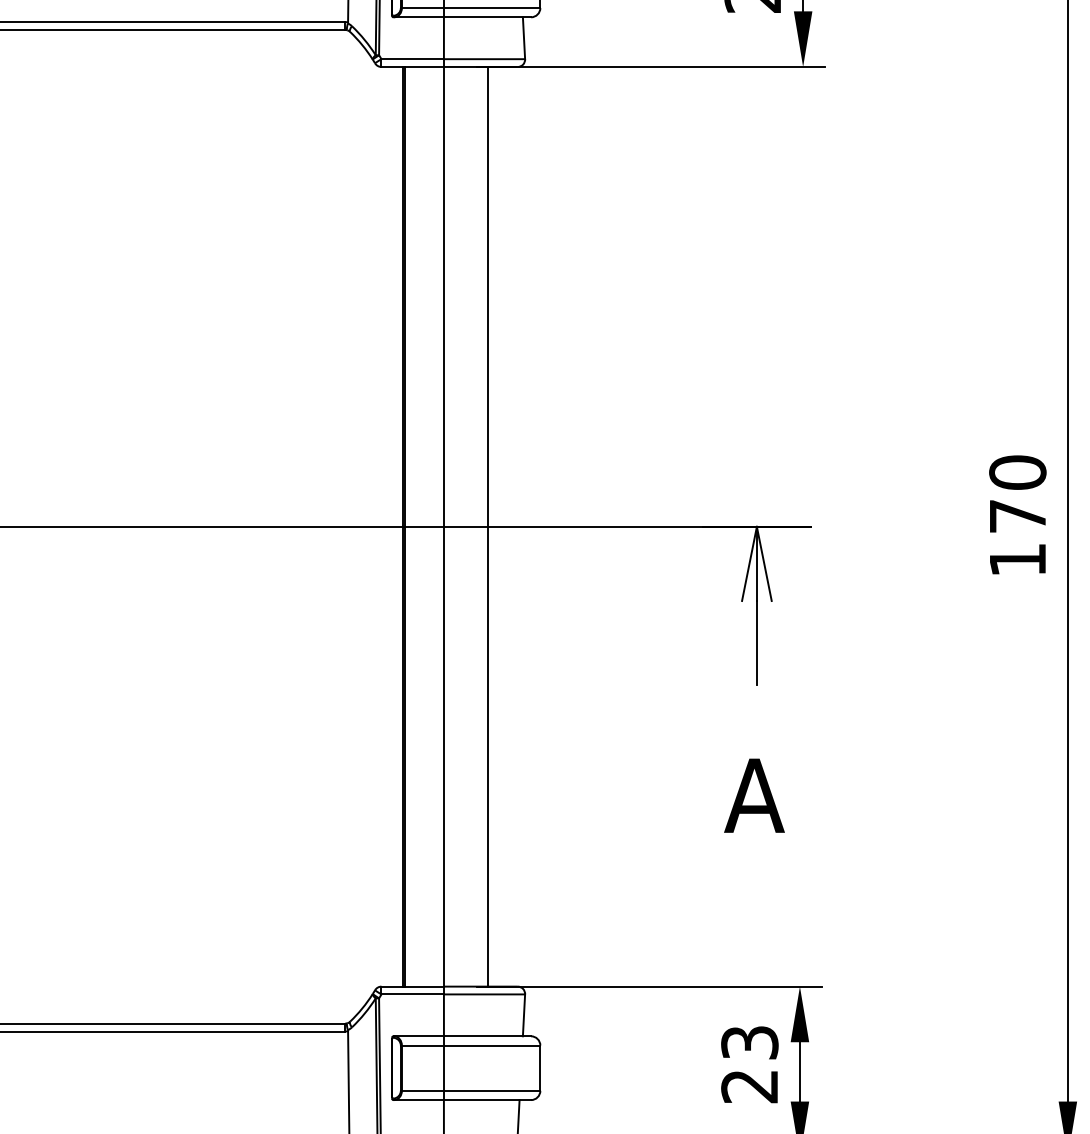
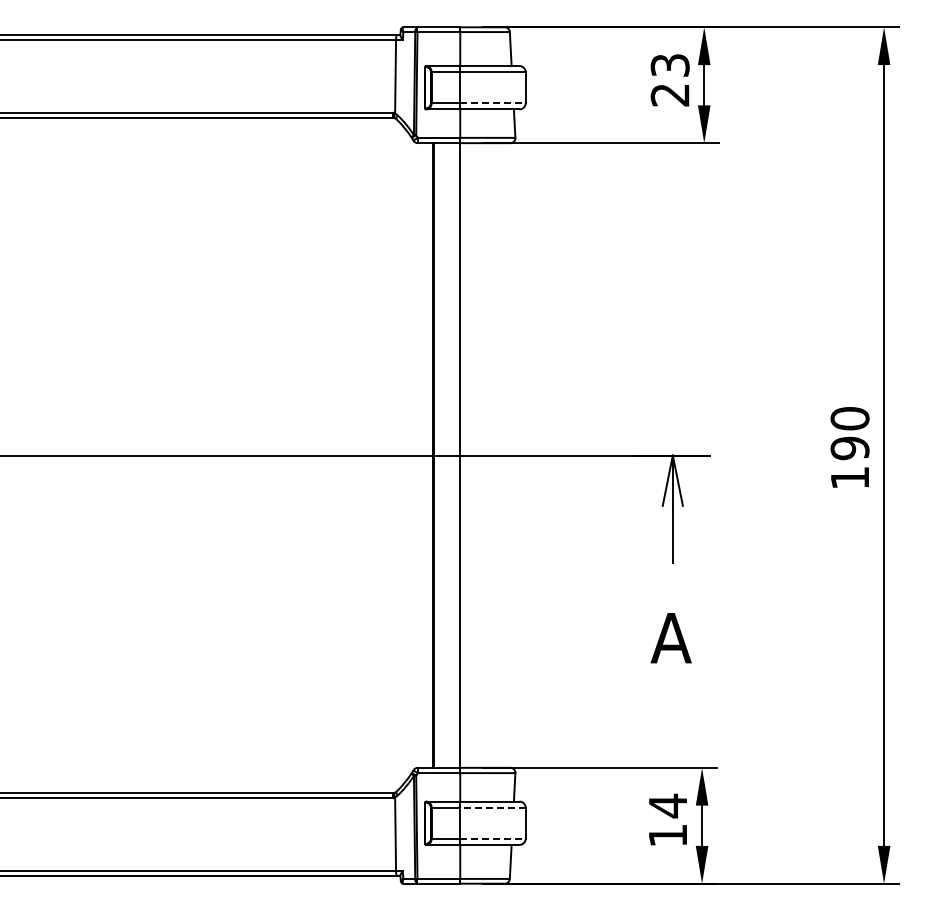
line: (492, 8) -> (493, 103), solid -> dashed
text: (1016, 516) -> (849, 448), 170 -> 190
line: (488, 526) -> (490, 455), removed
line: (492, 1045) -> (493, 807), solid -> dashed
text: (749, 1062) -> (667, 819), 23 -> 14
line: (492, 1090) -> (493, 838), solid -> dashed

